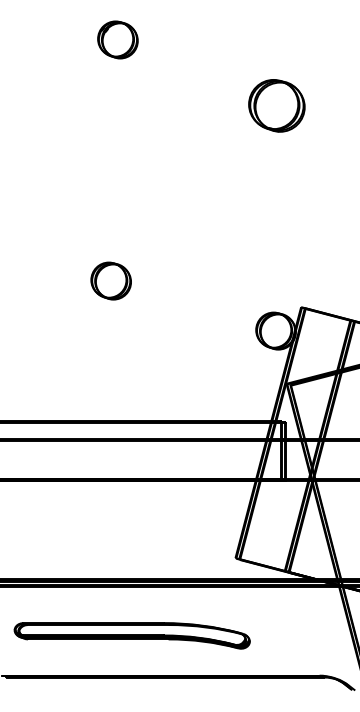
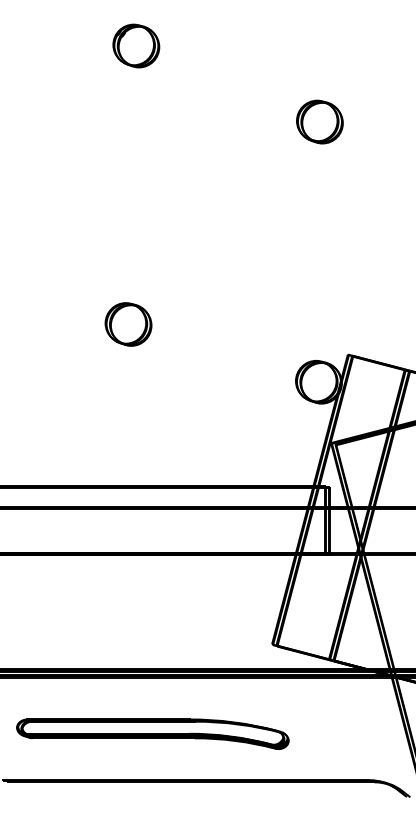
part: (276, 105) -> (319, 121), size x0.71

